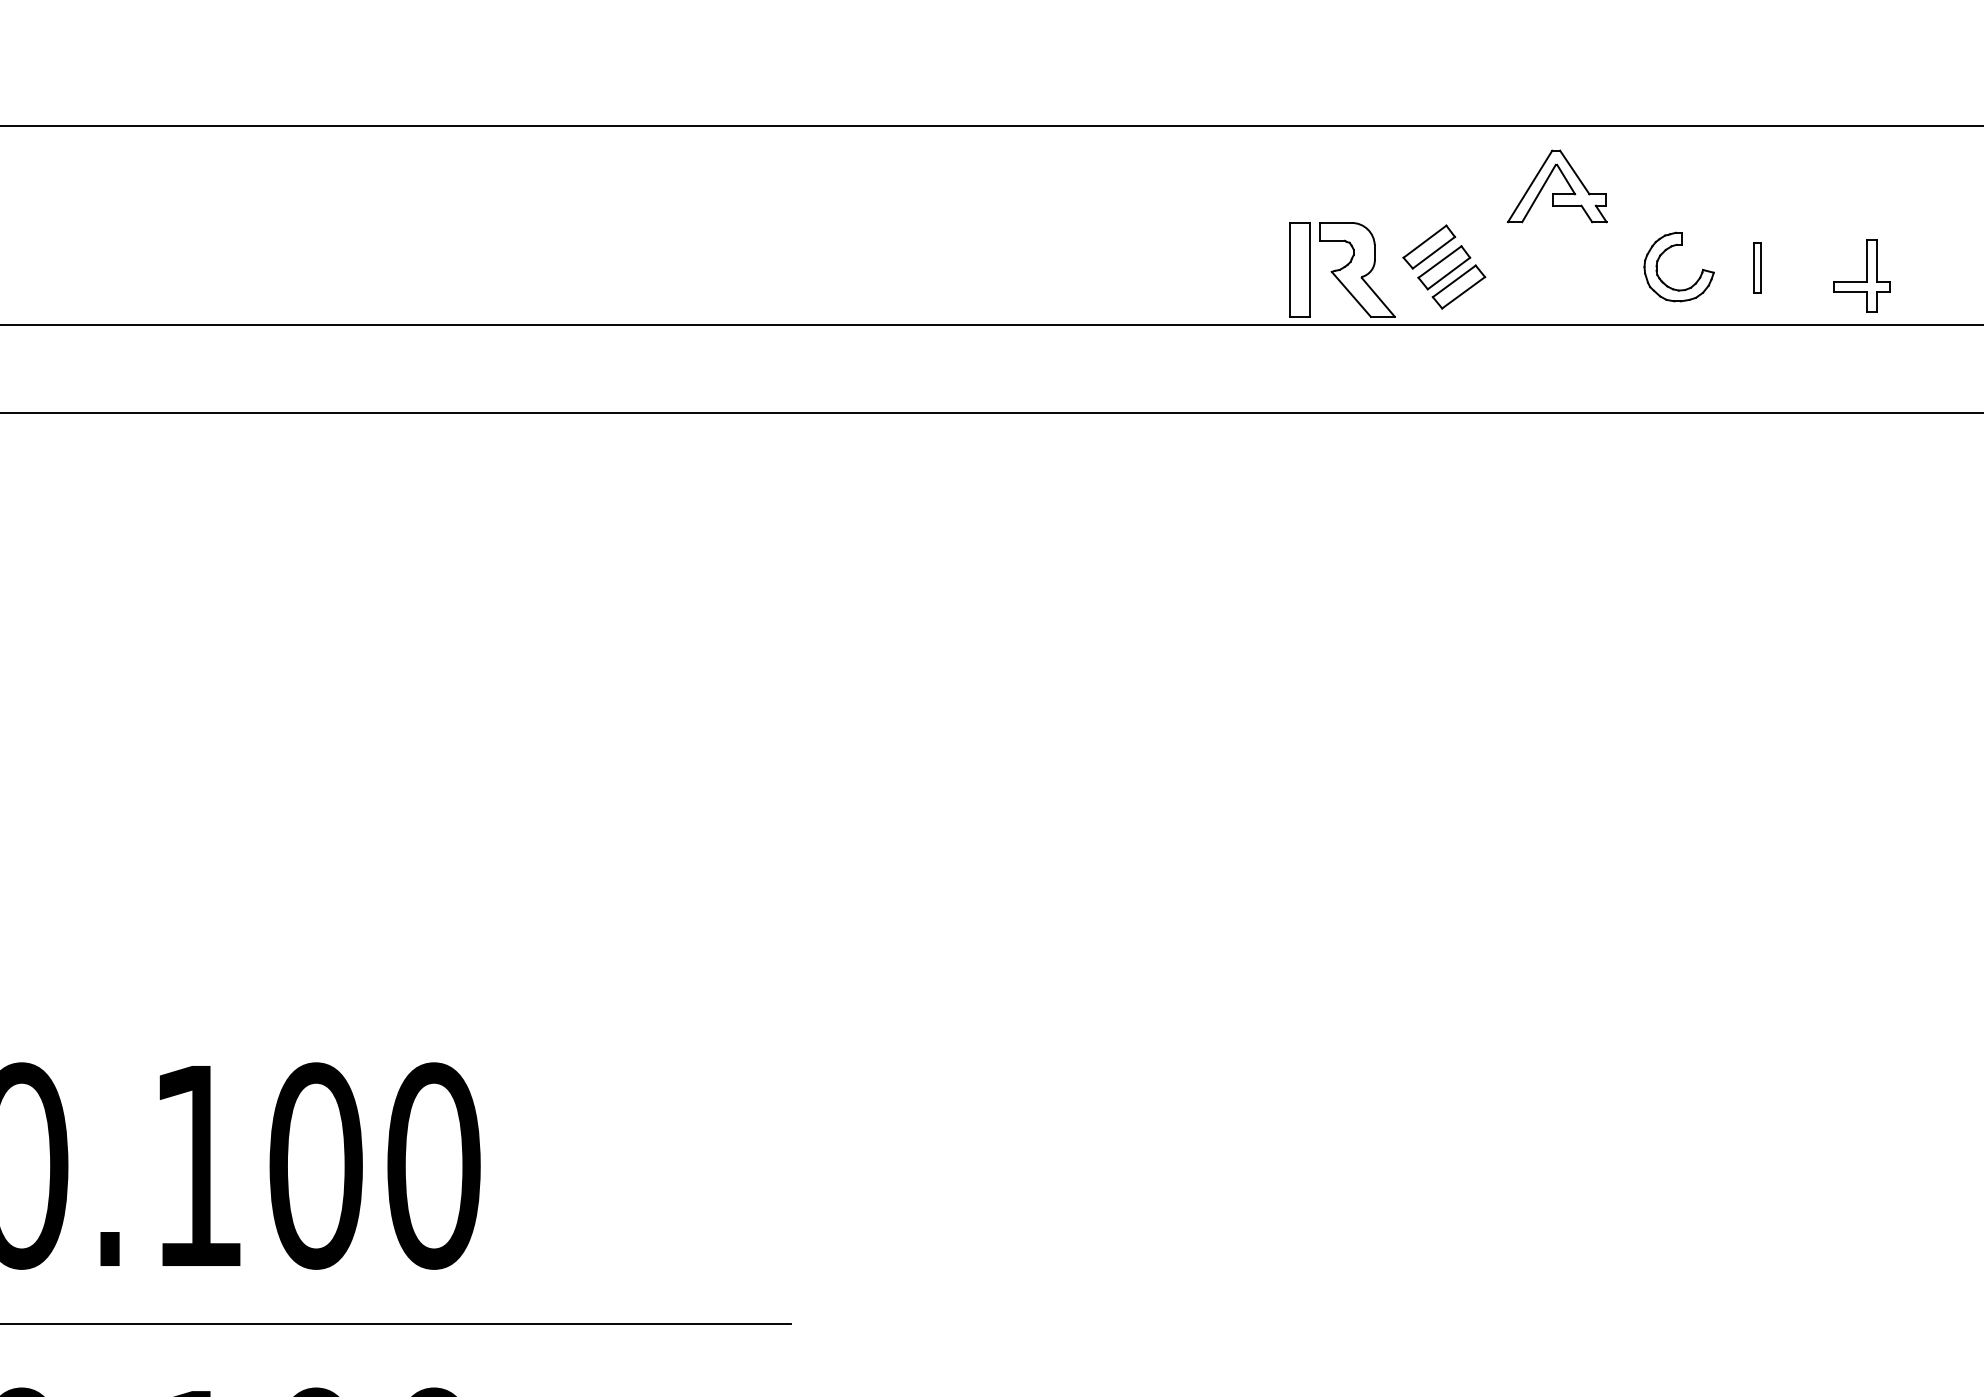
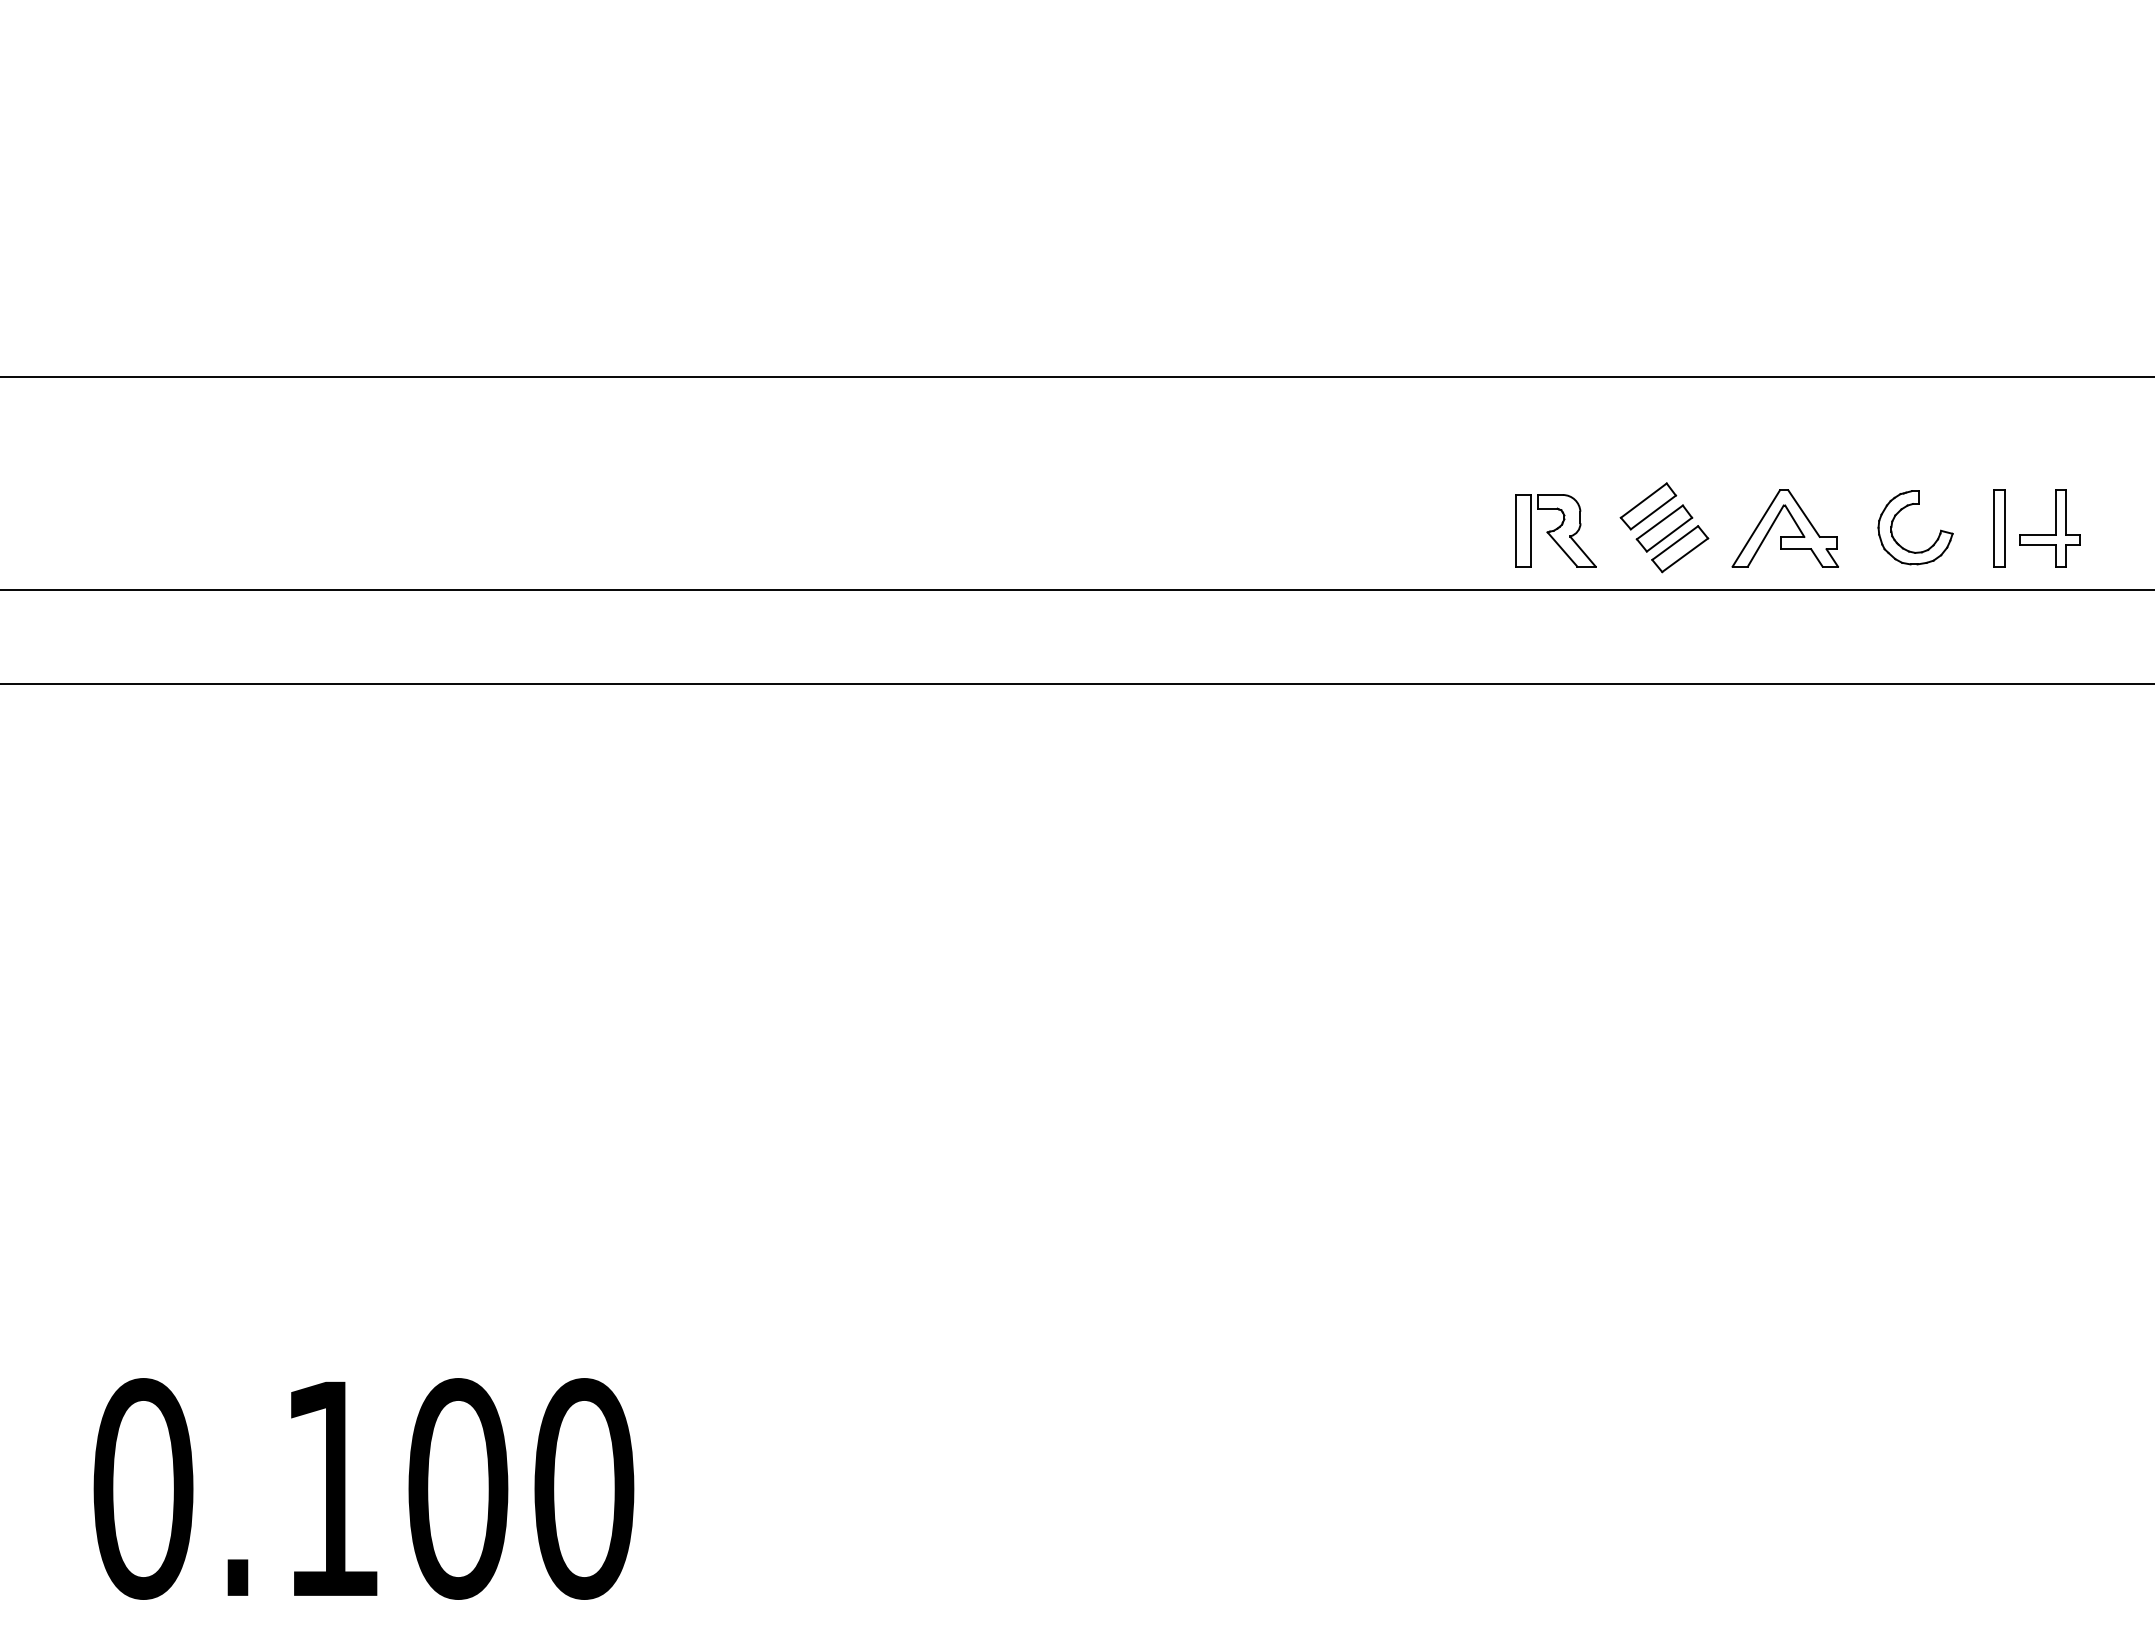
part: (1556, 193) -> (1784, 536), moved
part: (1757, 267) -> (1999, 528), size x1.43
part: (1342, 269) -> (1555, 530), size x0.71
part: (1861, 276) -> (2049, 528), moved

